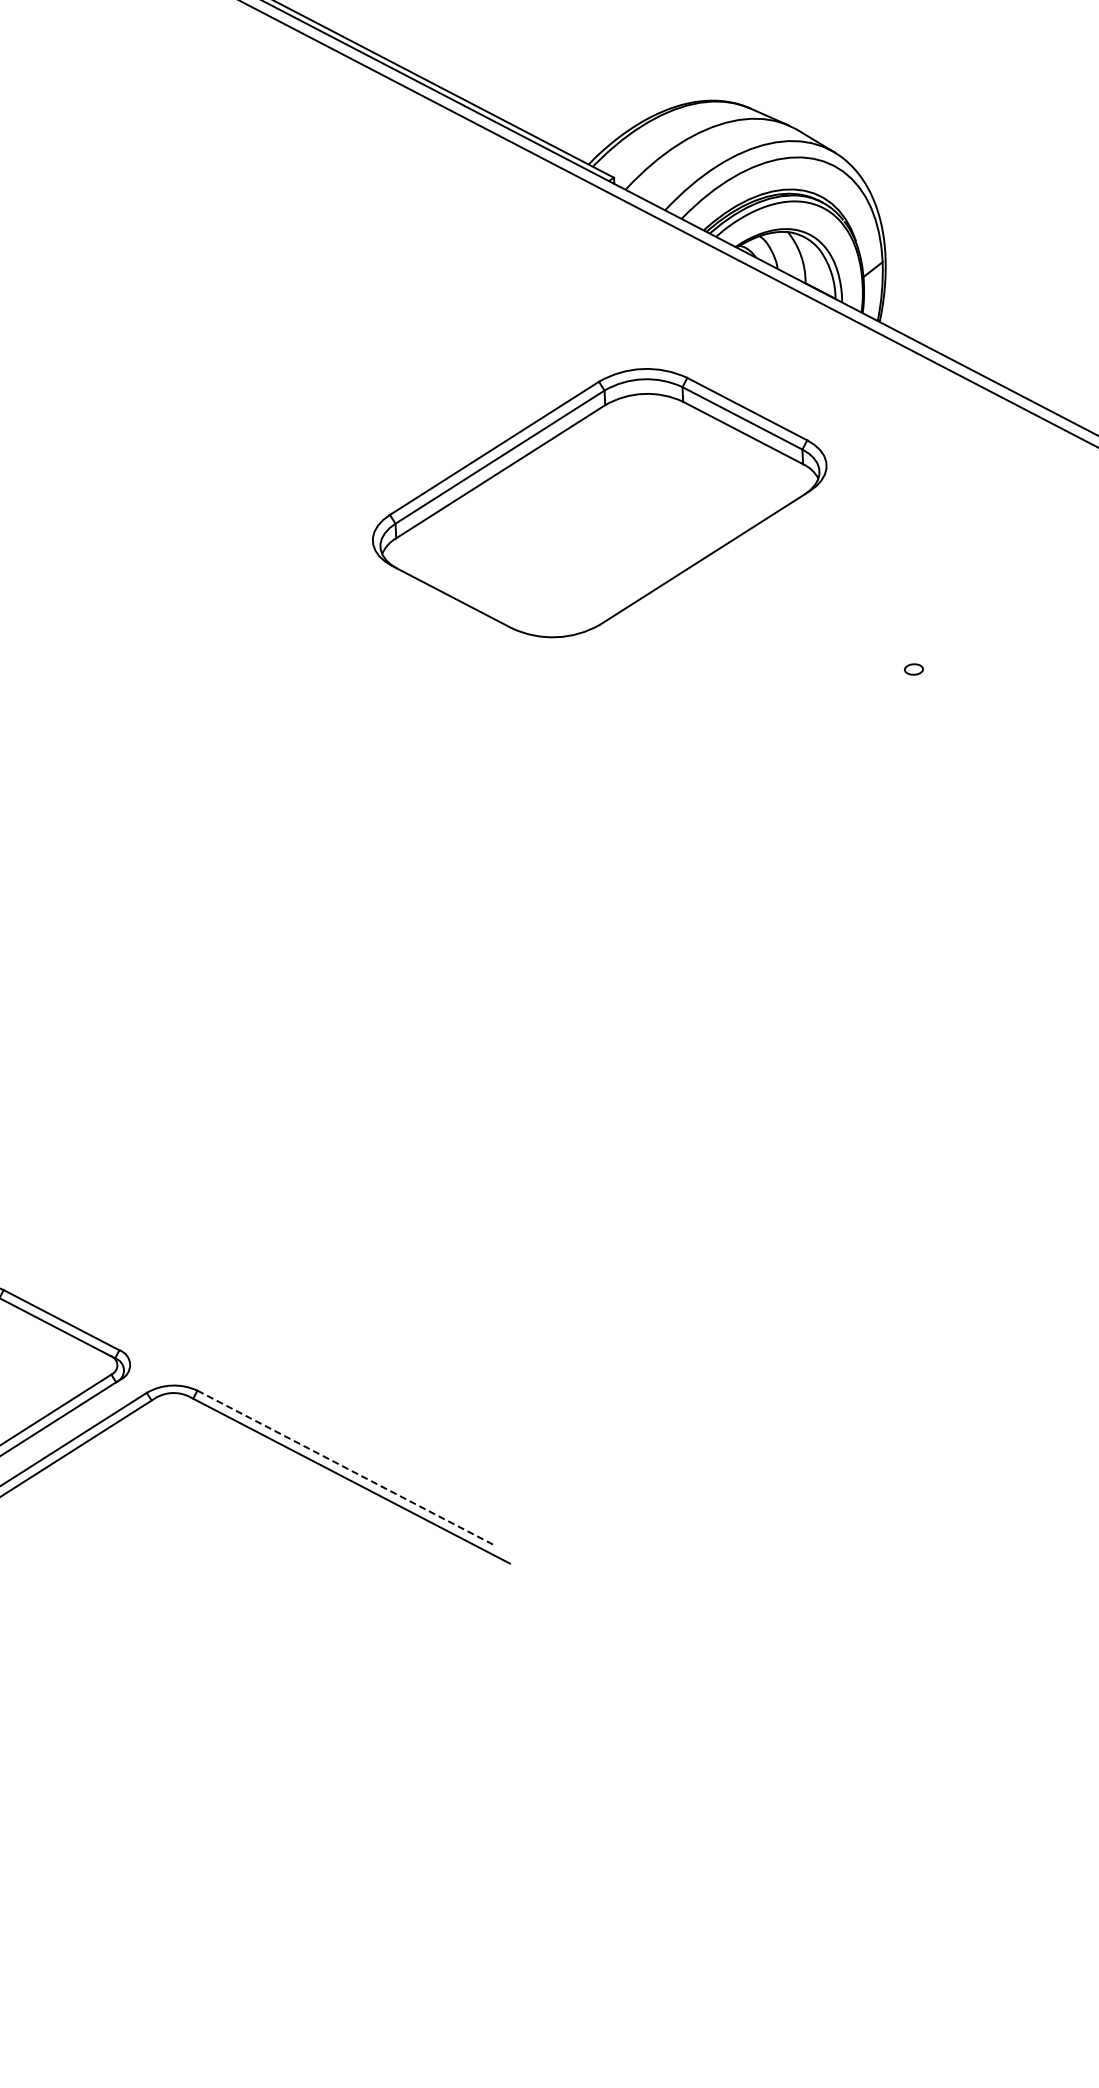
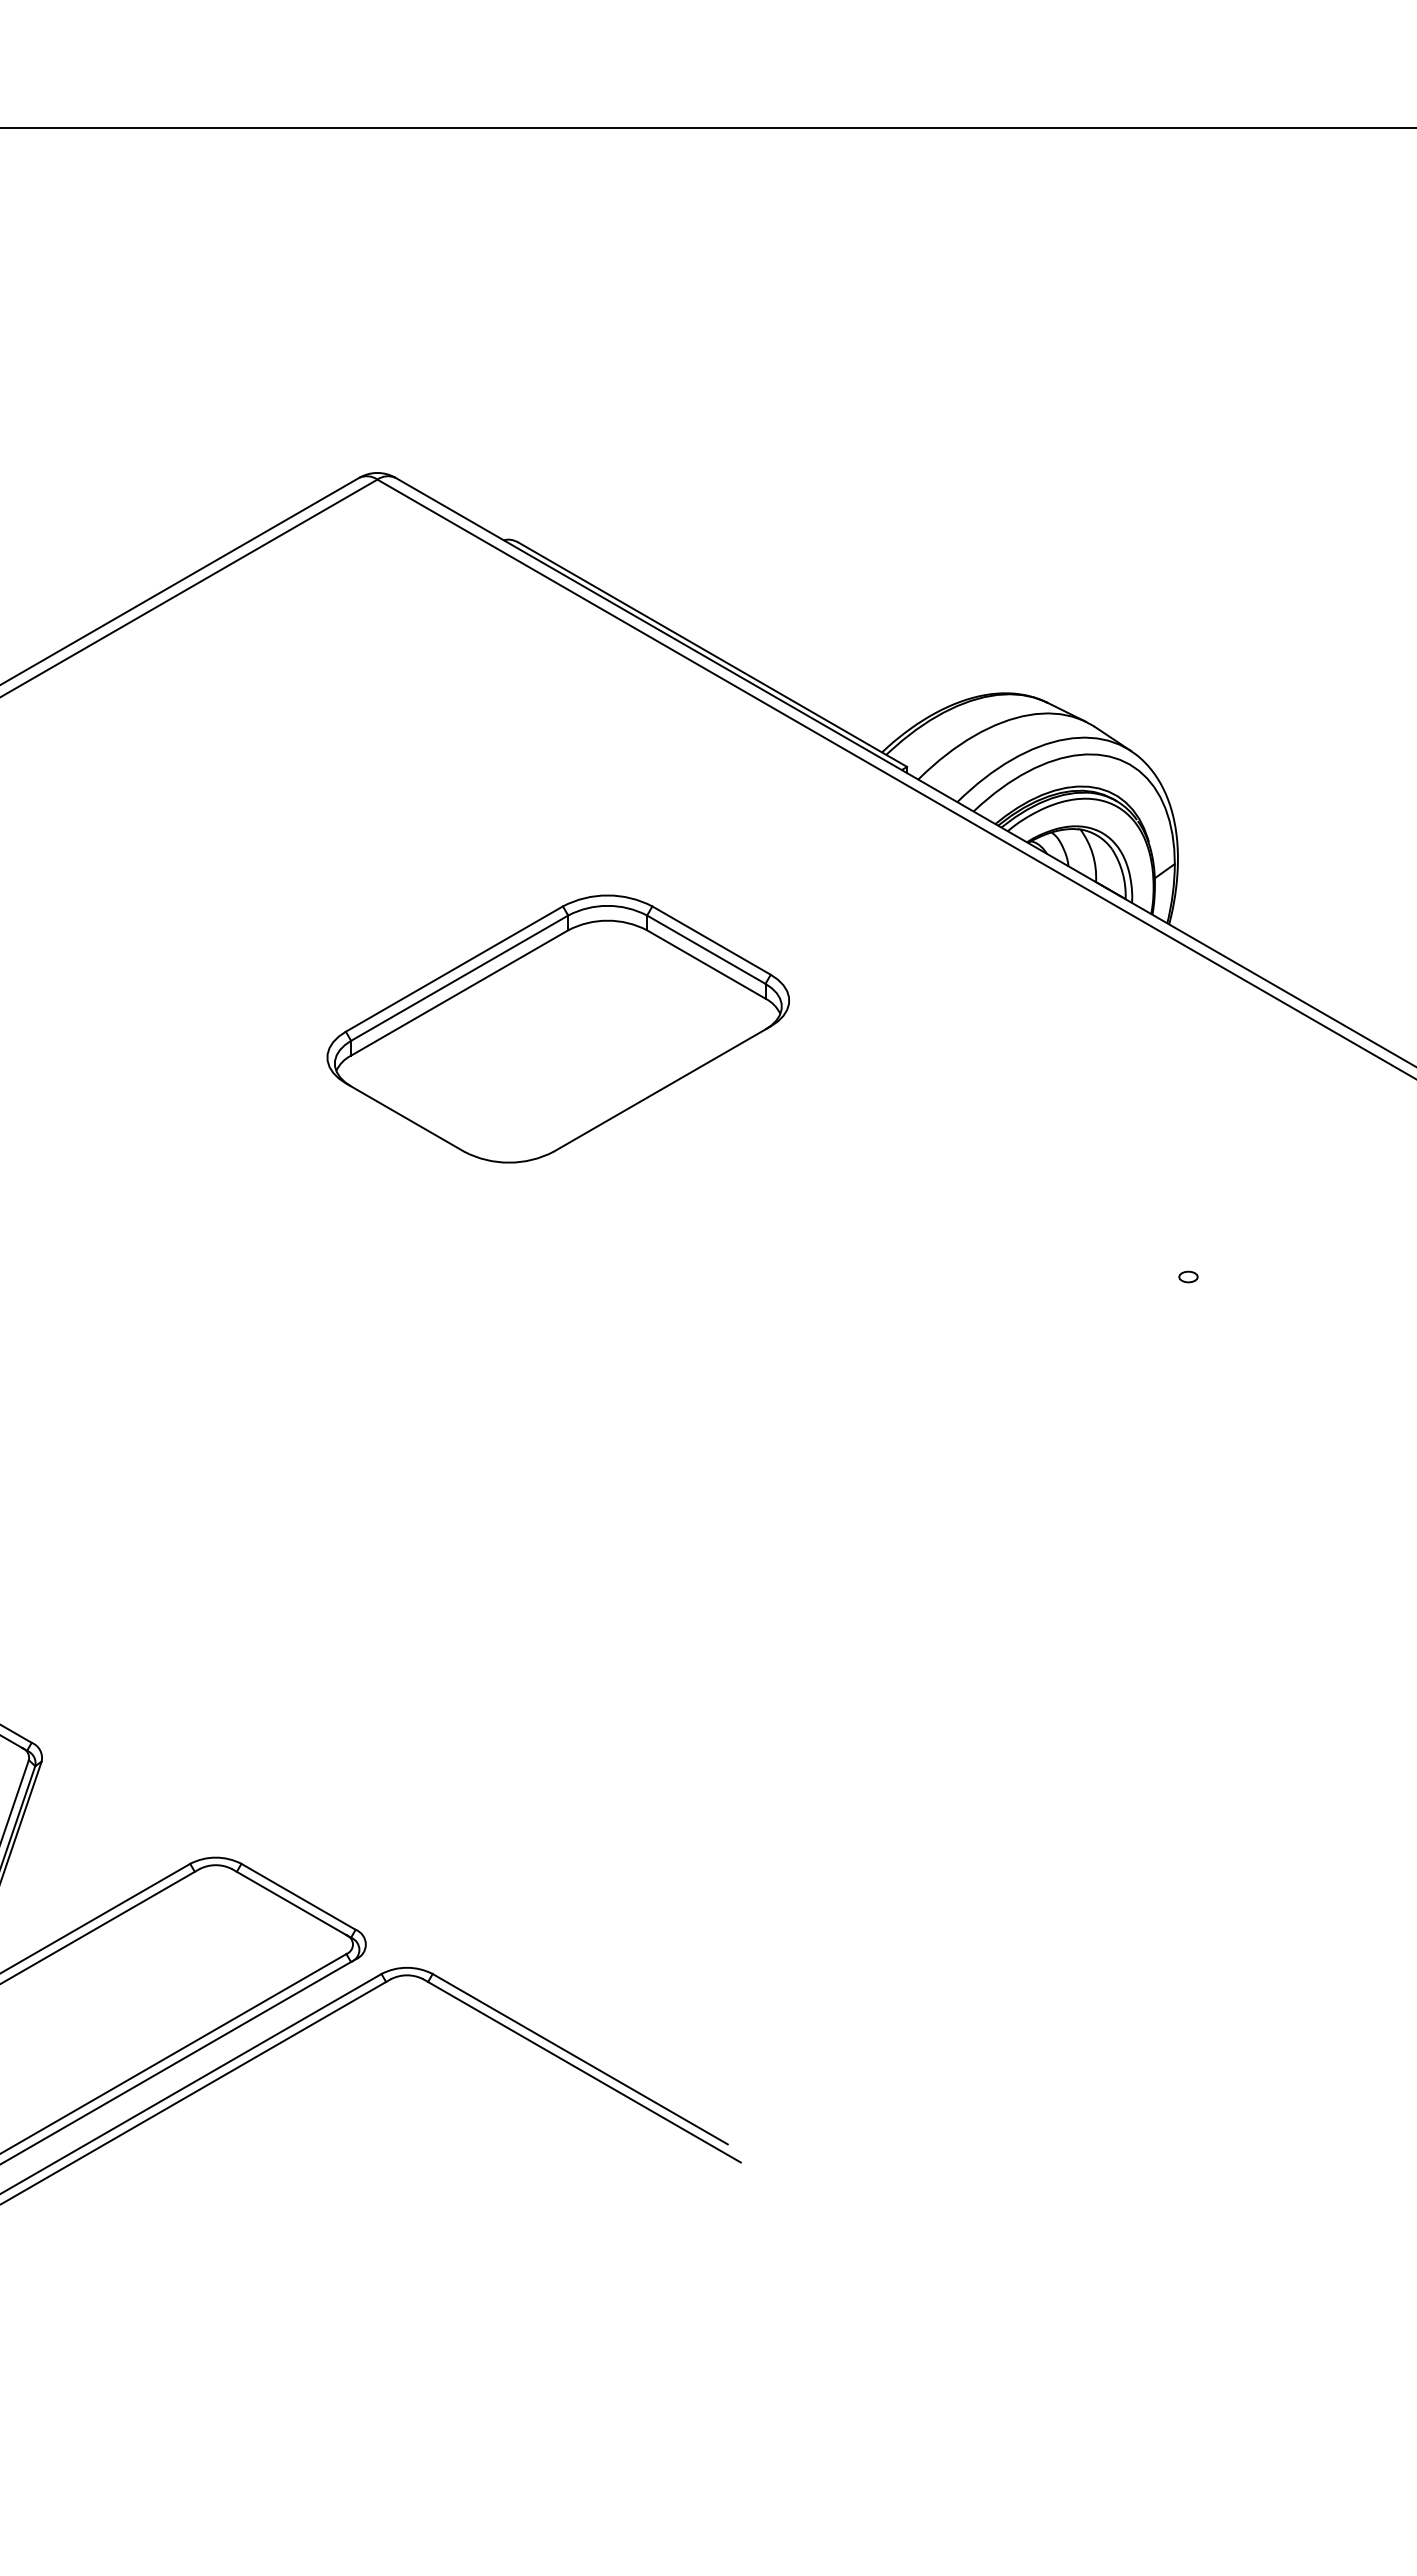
part: (598, 502) -> (557, 1028), moved
line: (347, 1468) -> (580, 2059), dashed -> solid

